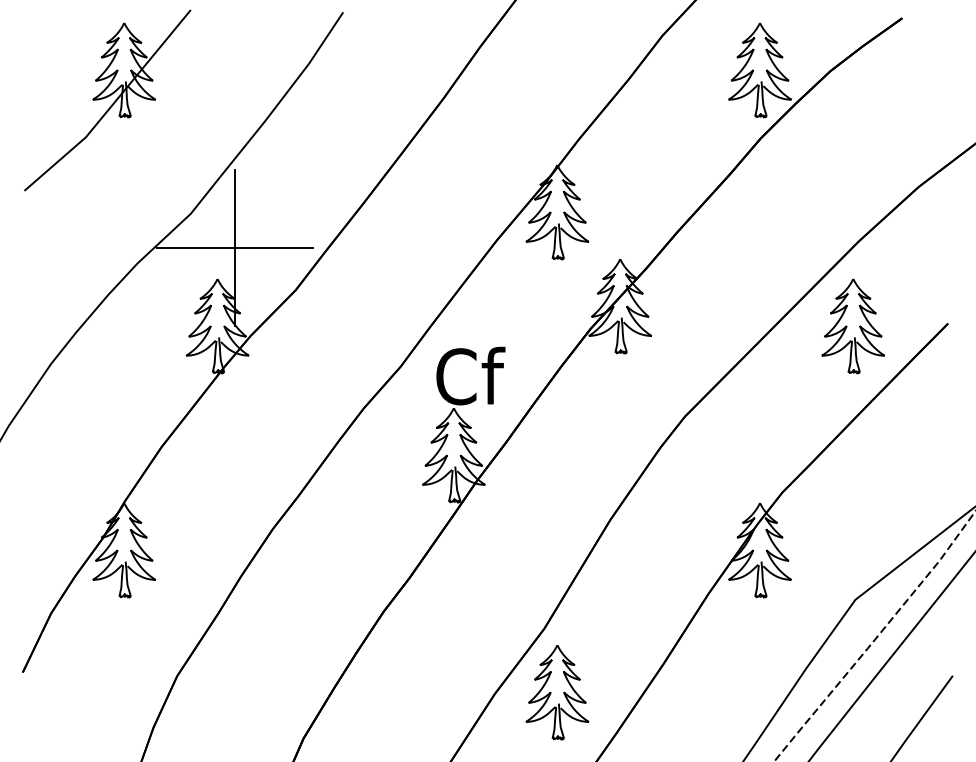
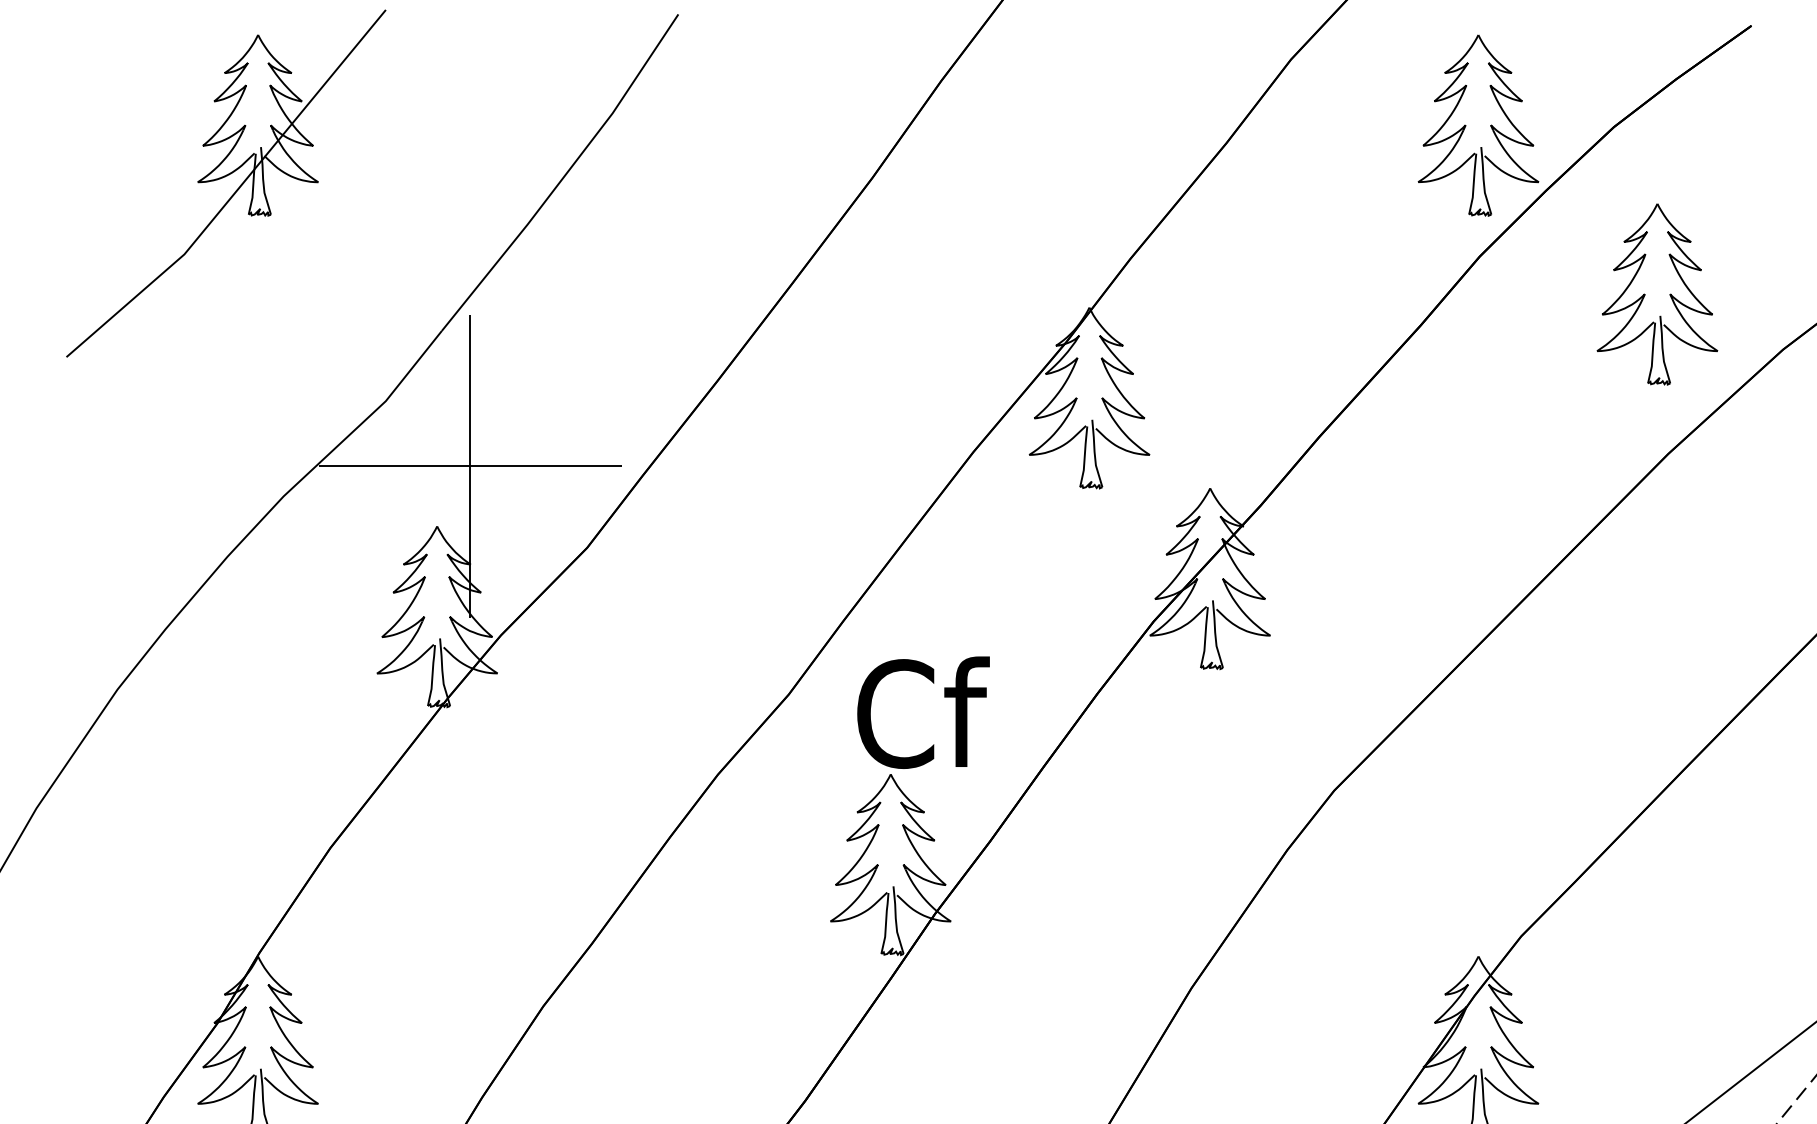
part: (852, 326) -> (1655, 294), moved

